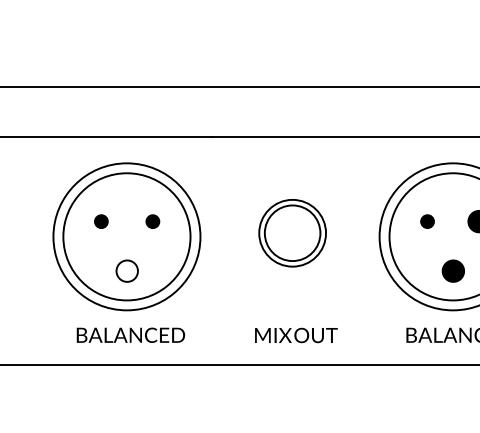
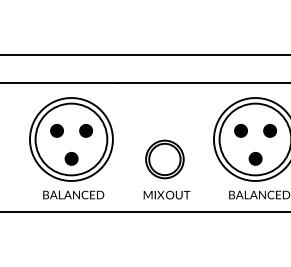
part: (100, 220) -> (56, 130), size x1.67
part: (151, 220) -> (85, 130), size x1.67
part: (426, 220) -> (240, 130), size x1.67
part: (291, 233) -> (164, 159), moved
fill: (127, 270) -> (71, 158), added

